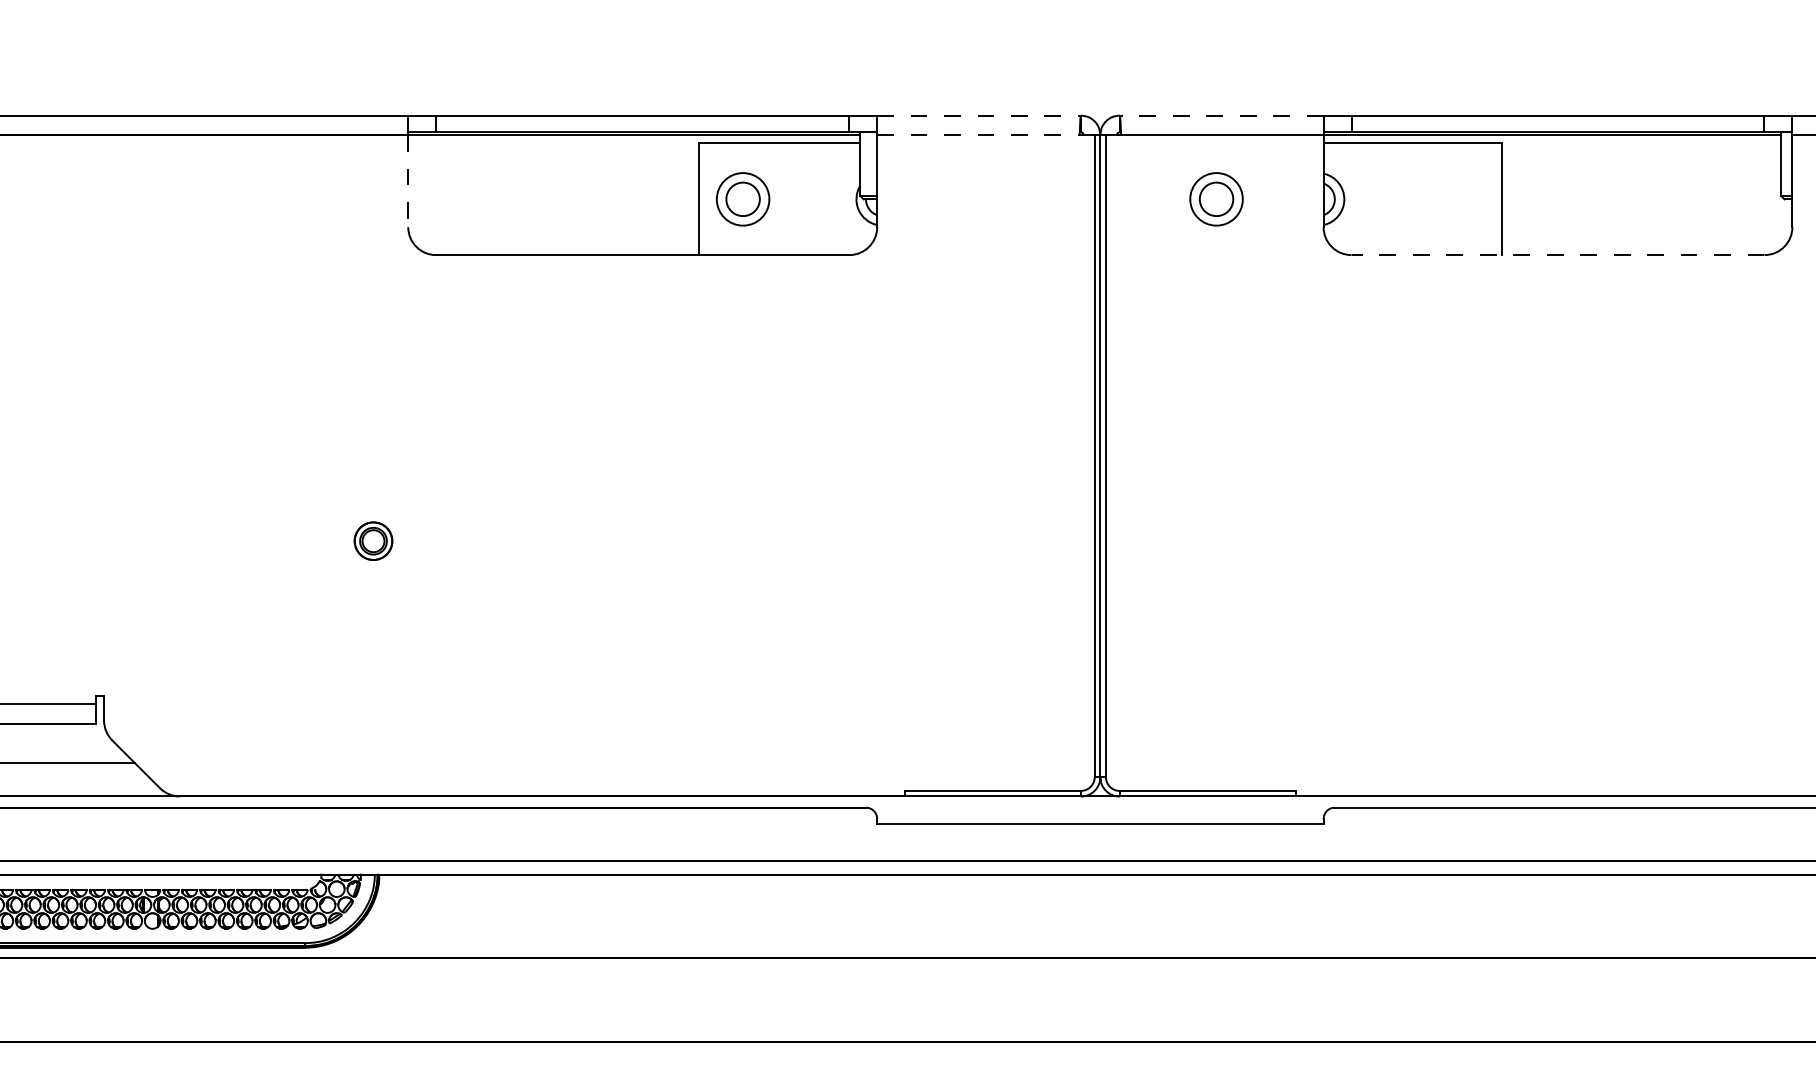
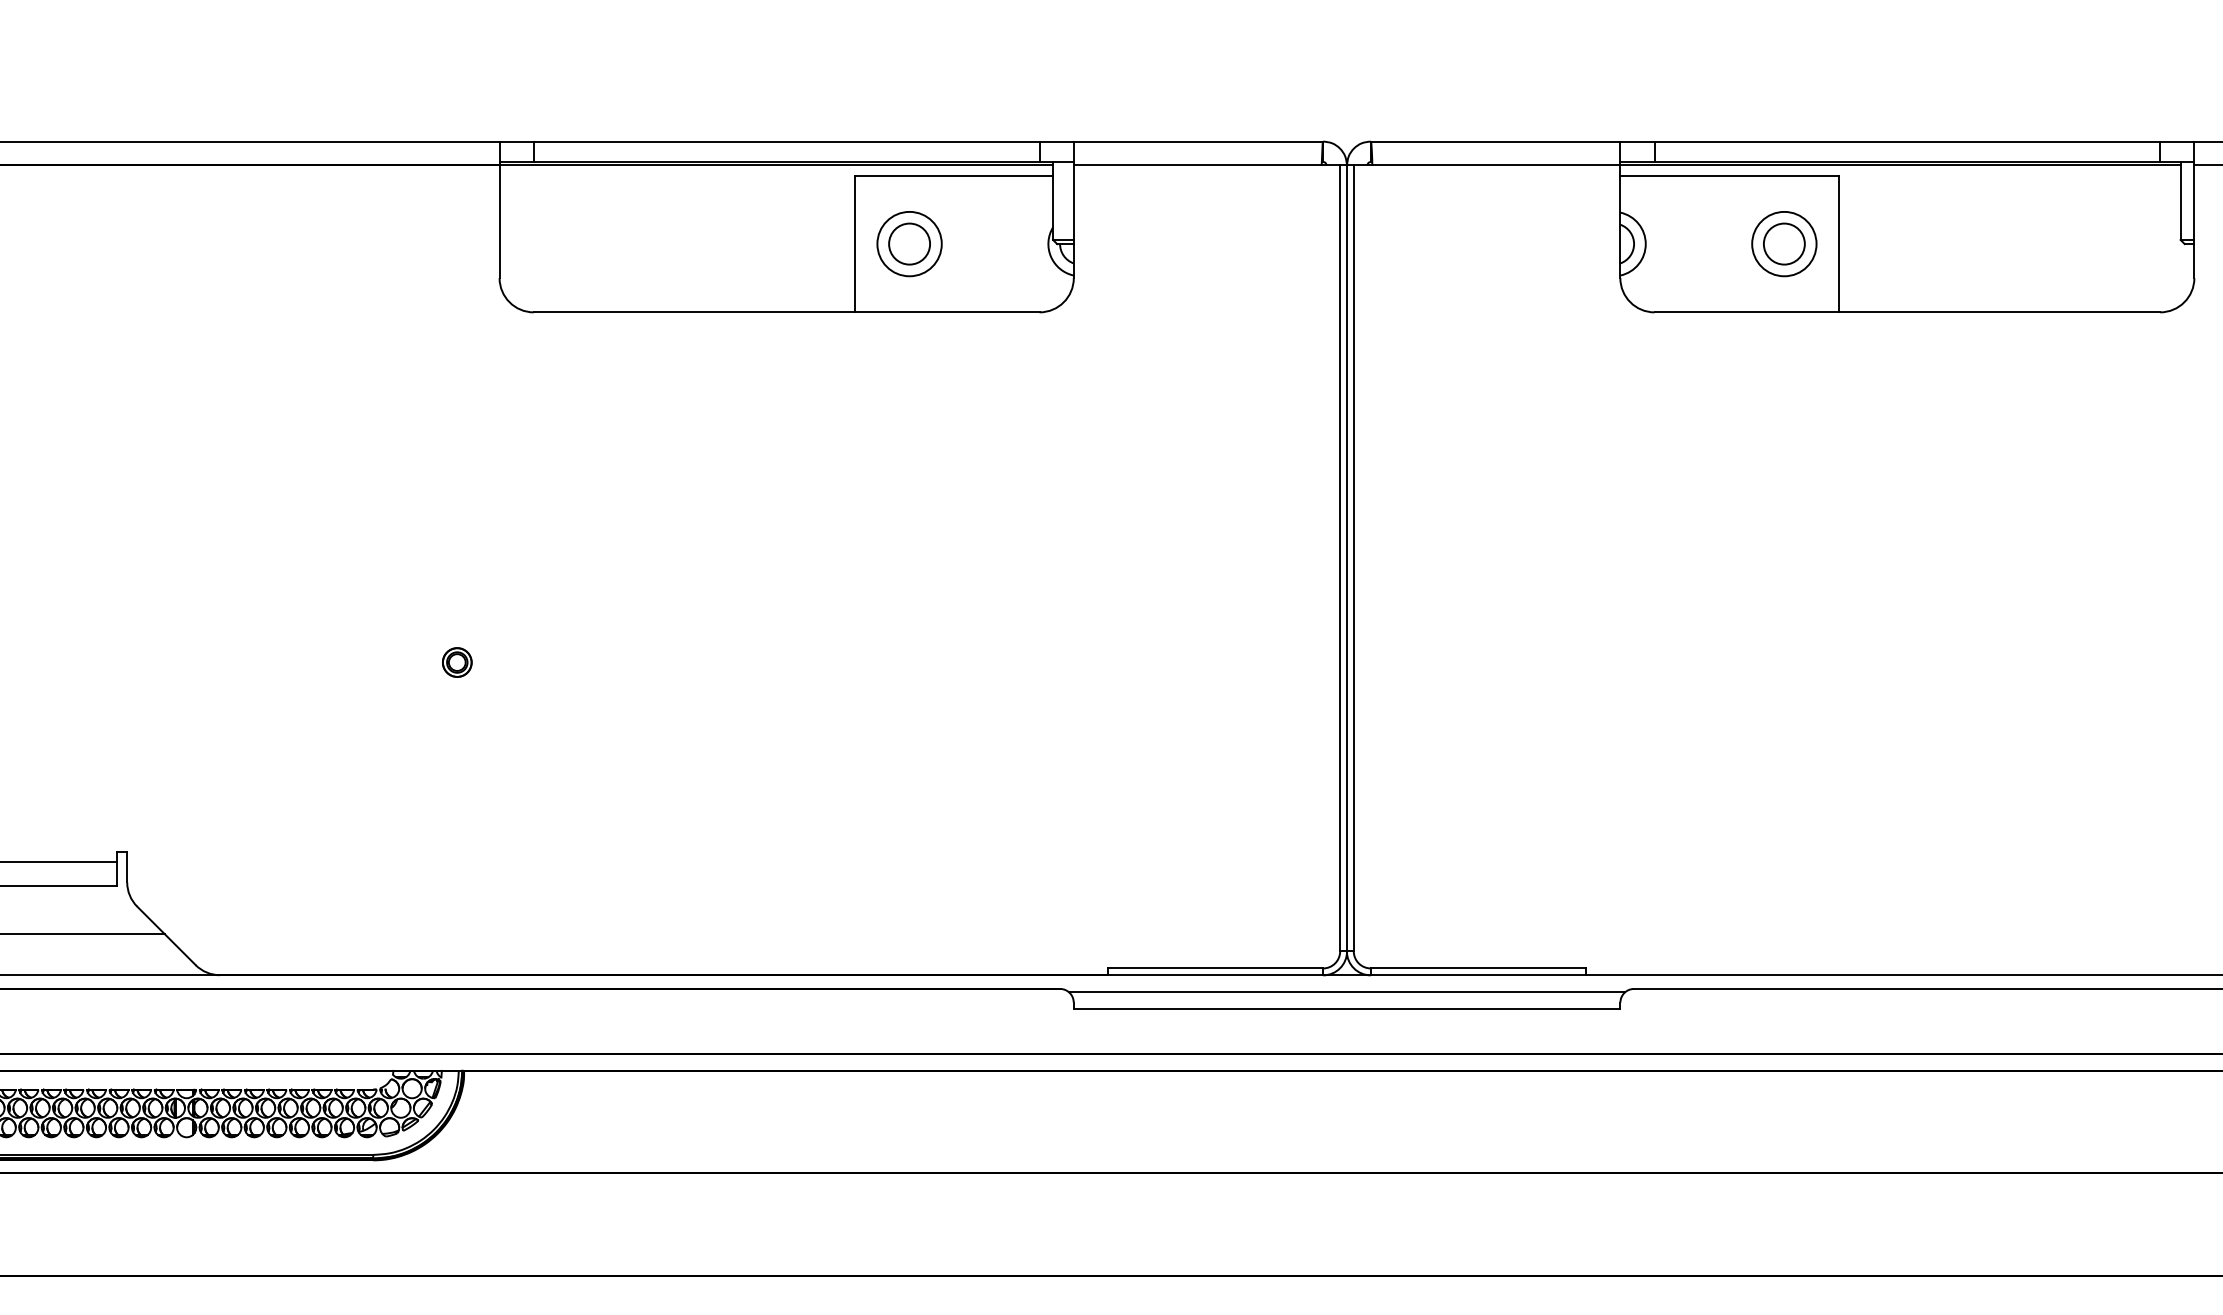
line: (978, 115) -> (1197, 141), dashed -> solid
line: (1221, 115) -> (1495, 141), dashed -> solid
line: (978, 135) -> (1197, 165), dashed -> solid
line: (408, 181) -> (499, 222), dashed -> solid
part: (1216, 199) -> (1784, 244), moved
line: (1557, 255) -> (1906, 312), dashed -> solid
part: (373, 540) -> (457, 661), size x0.62
line: (1100, 810) -> (1347, 992), added

